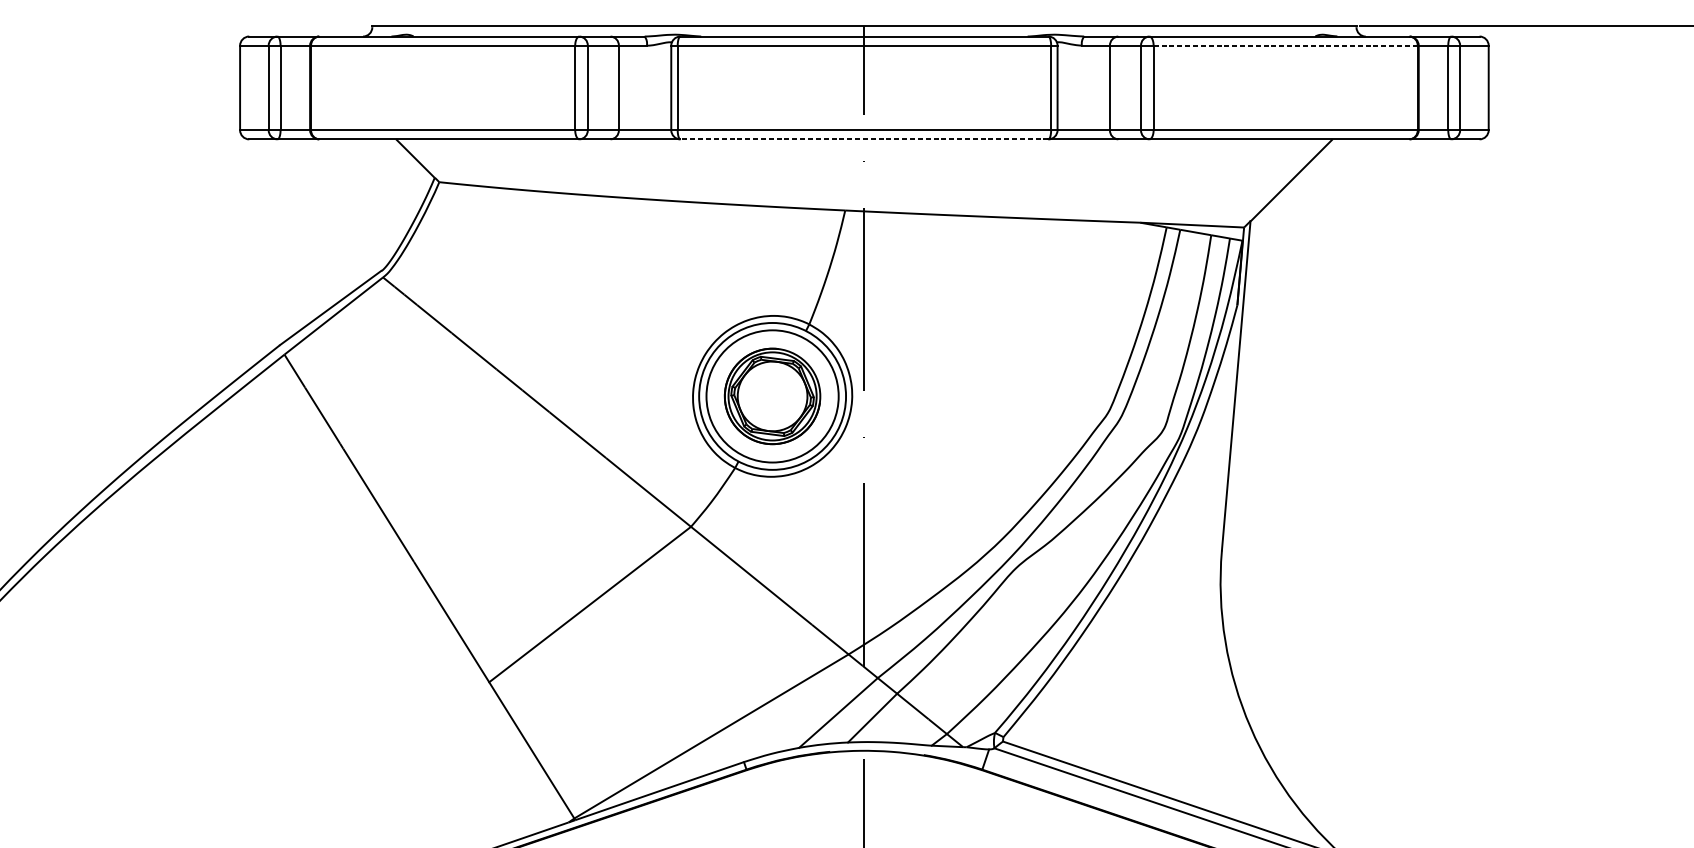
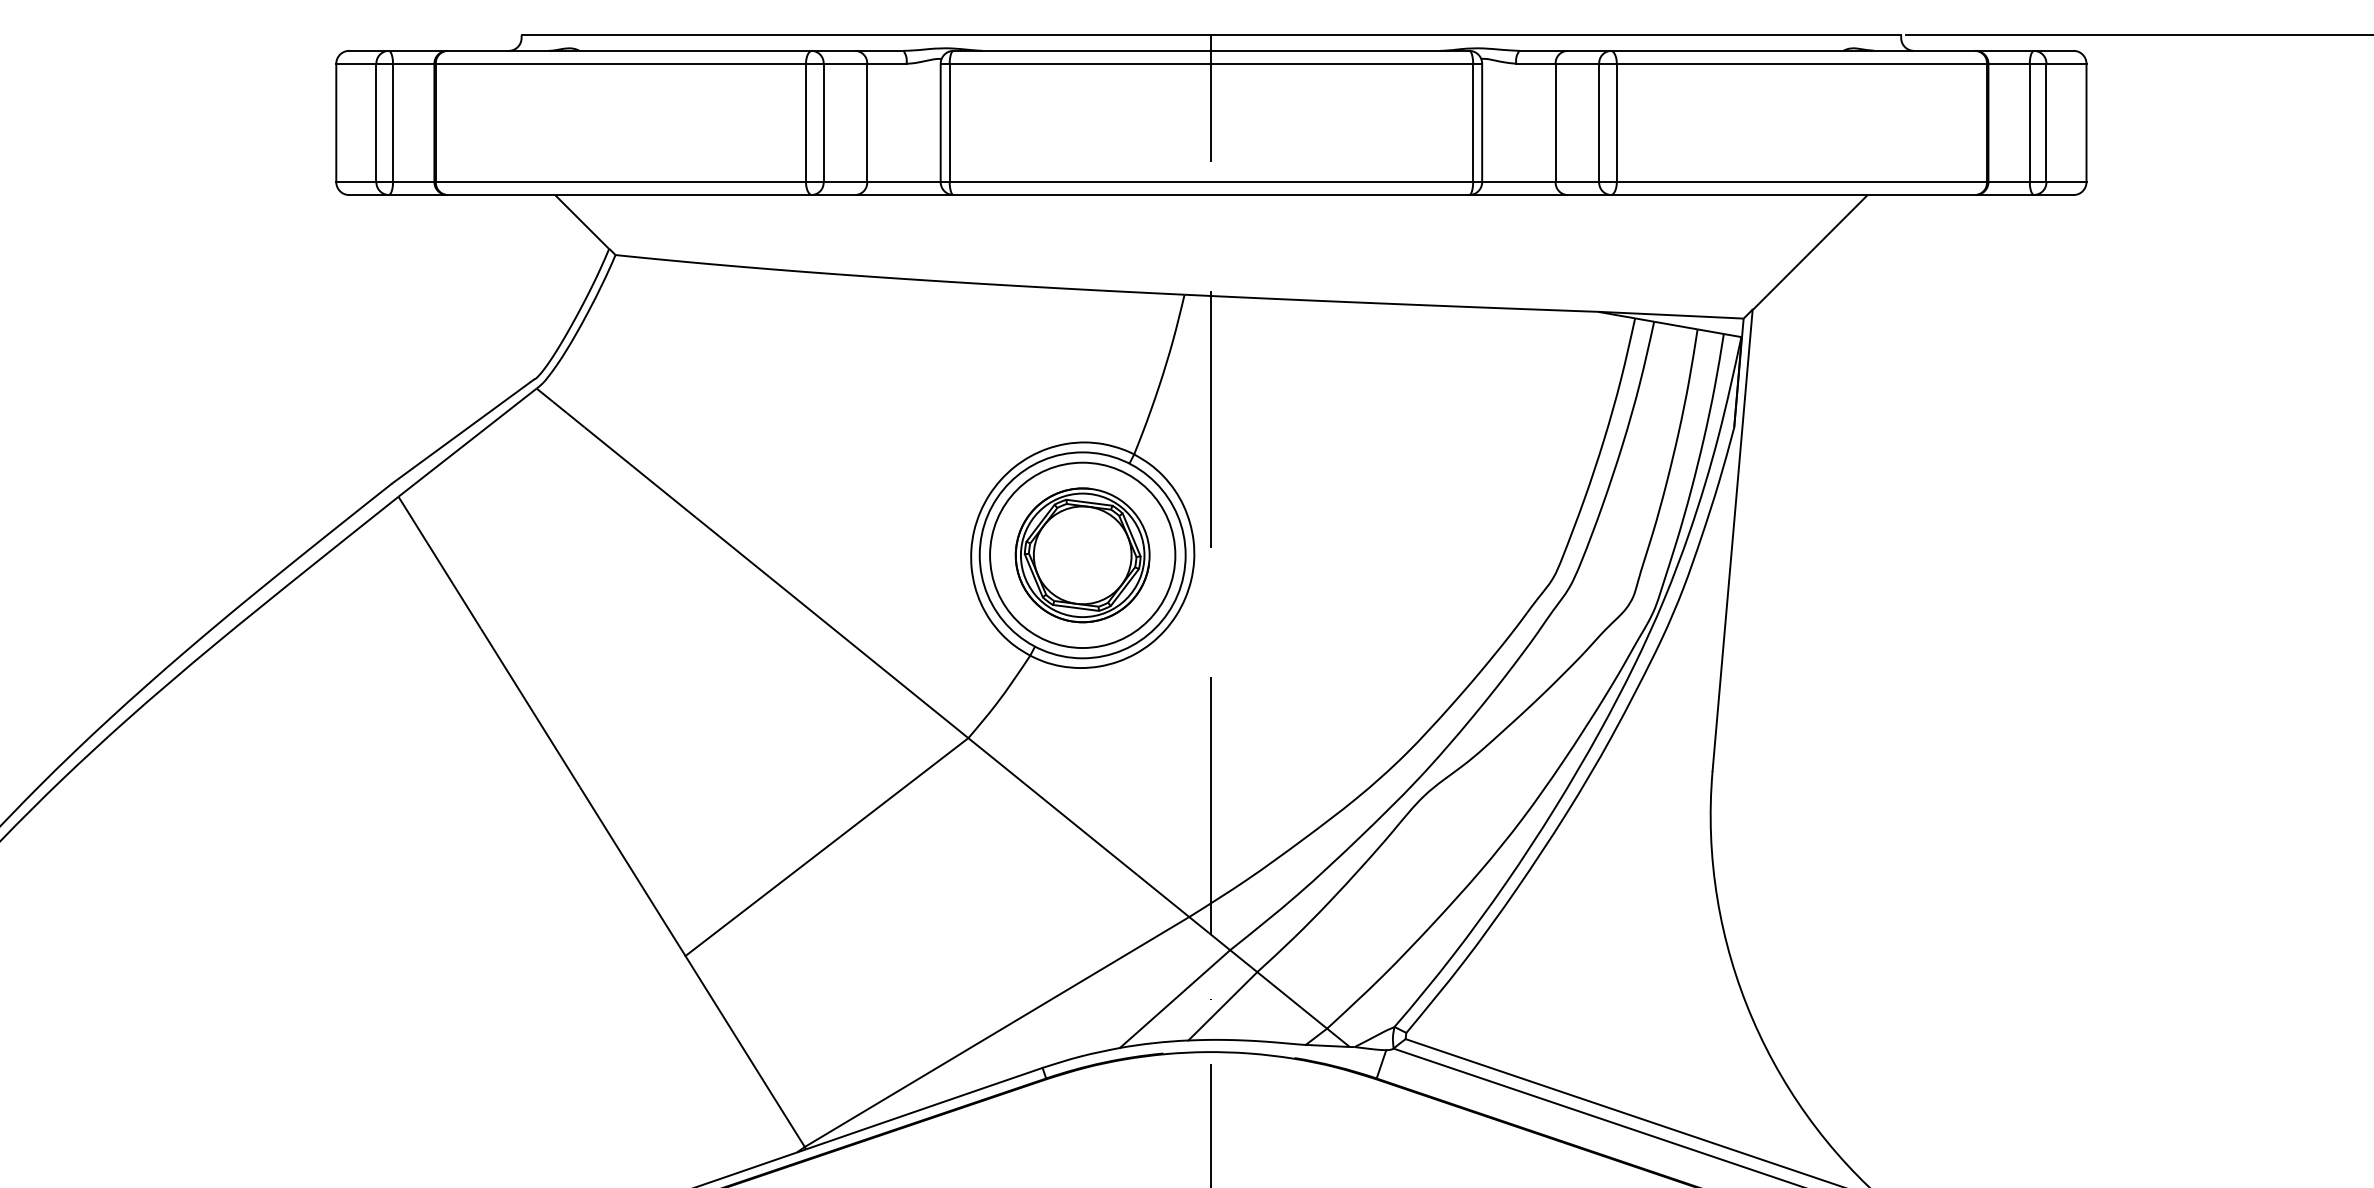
line: (1285, 45) -> (1801, 63), dashed -> solid
line: (864, 139) -> (1211, 195), dashed -> solid

